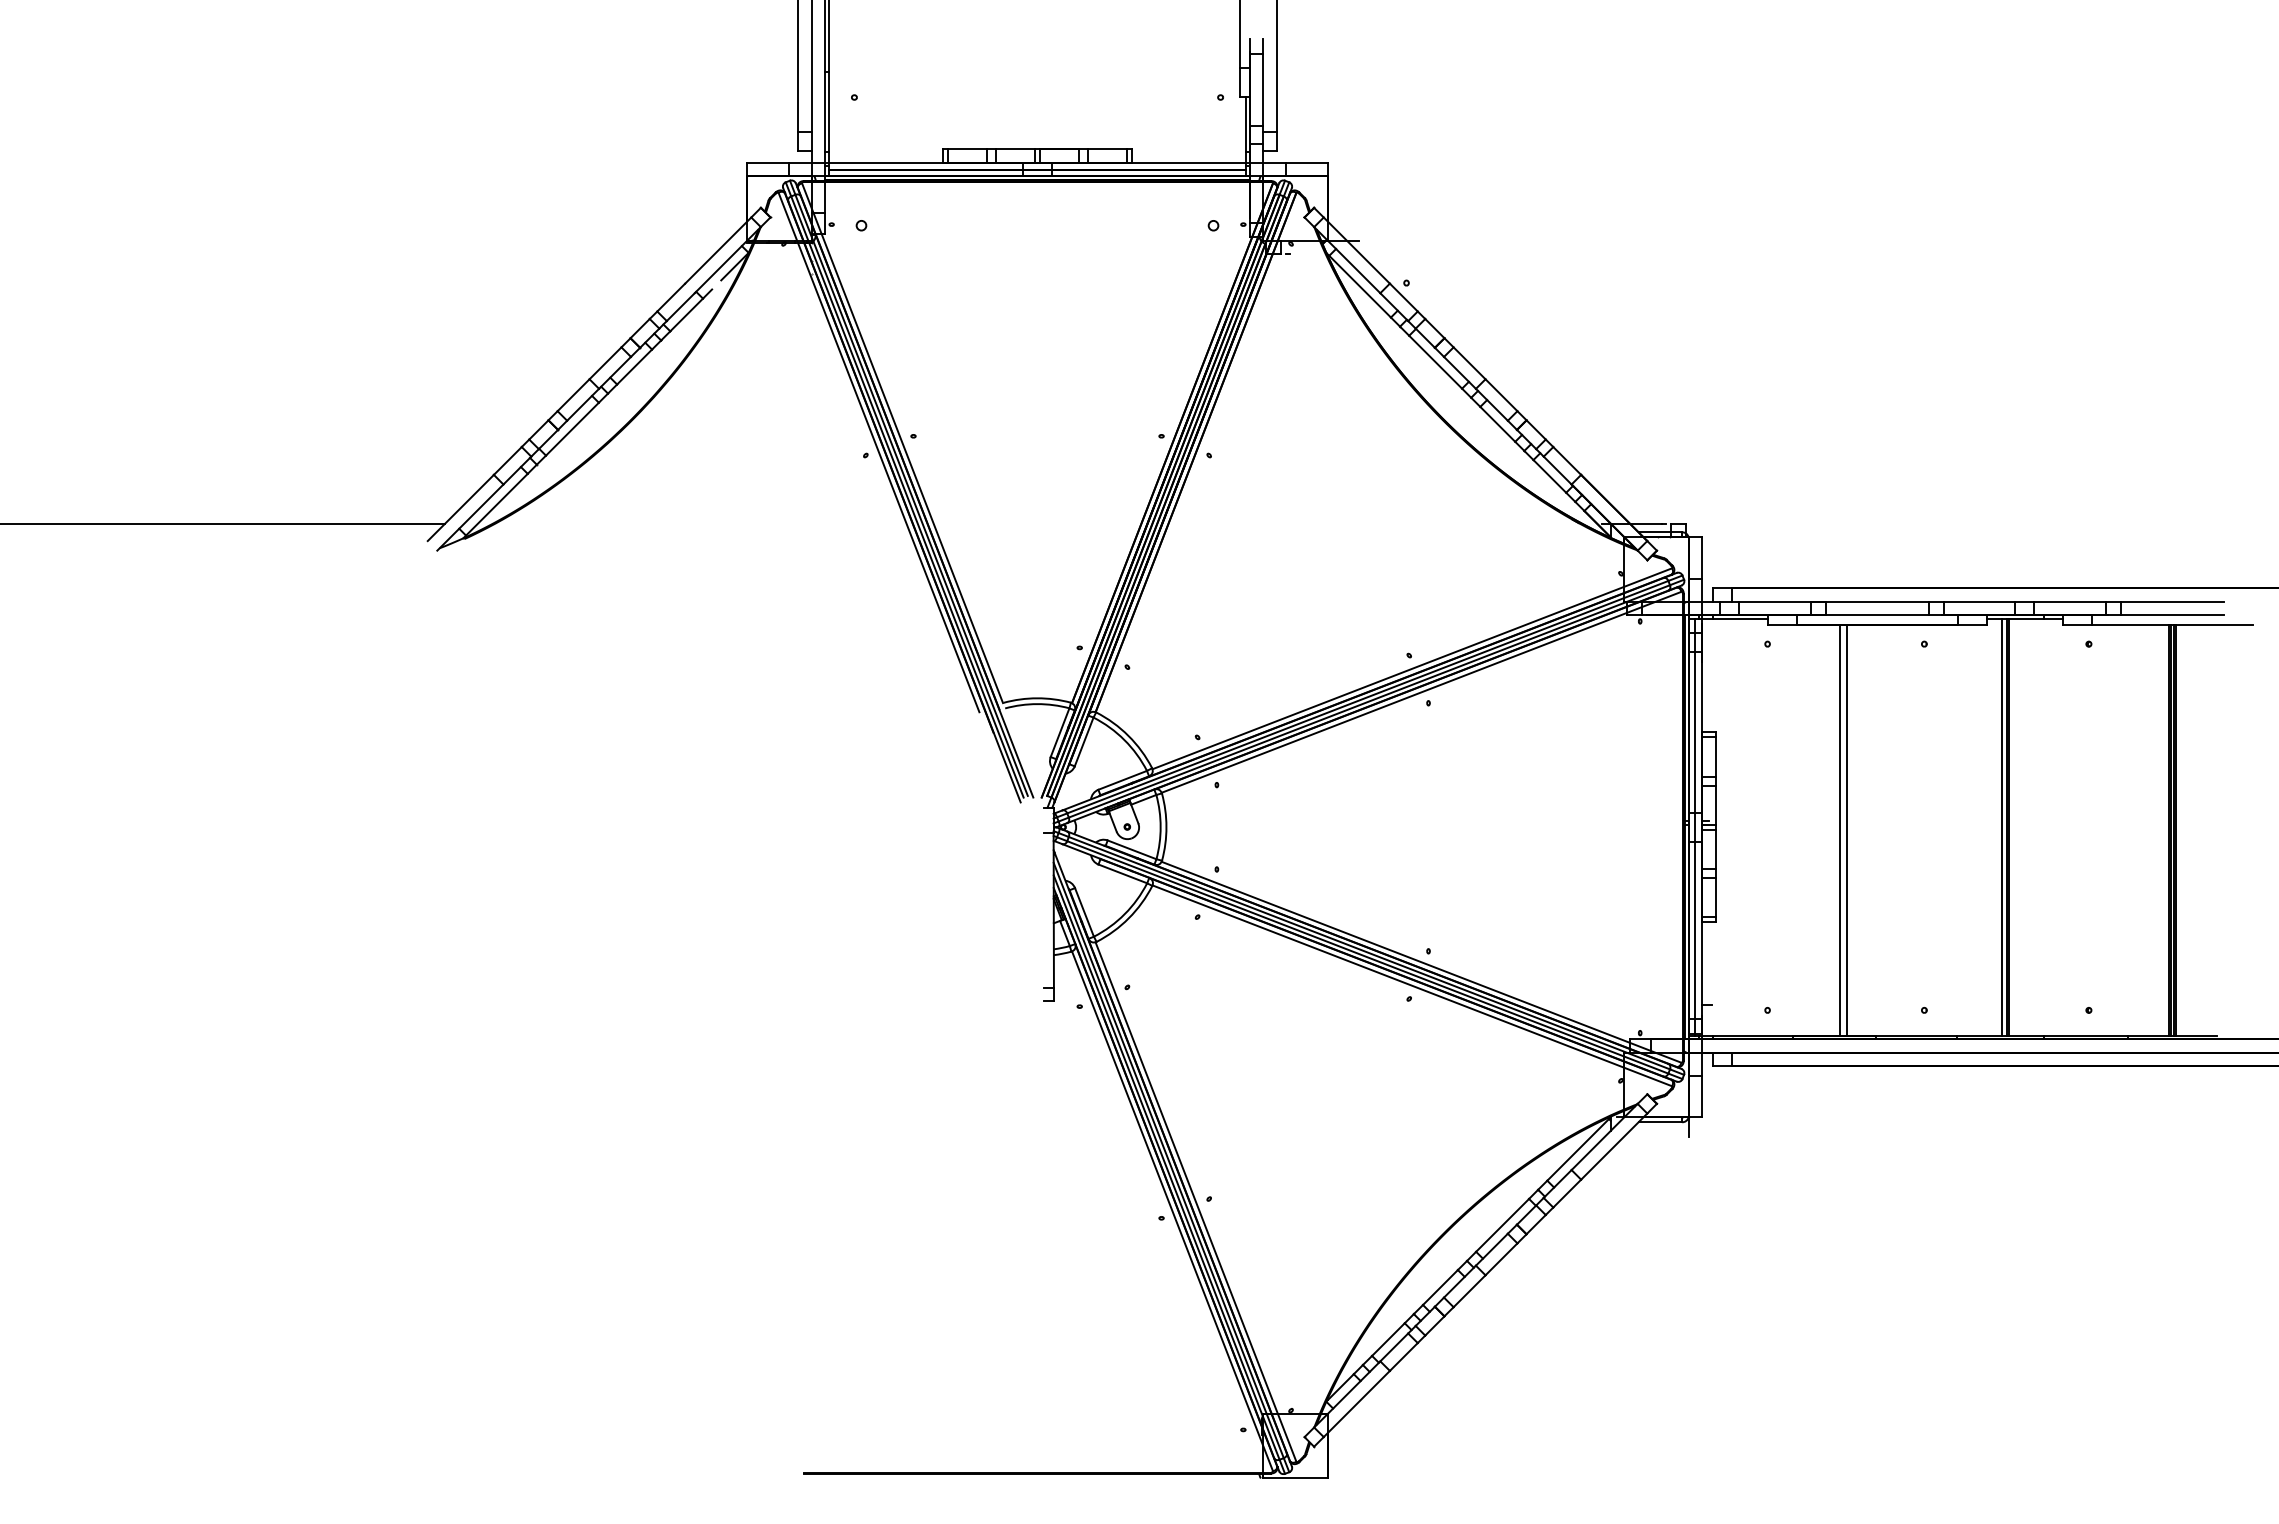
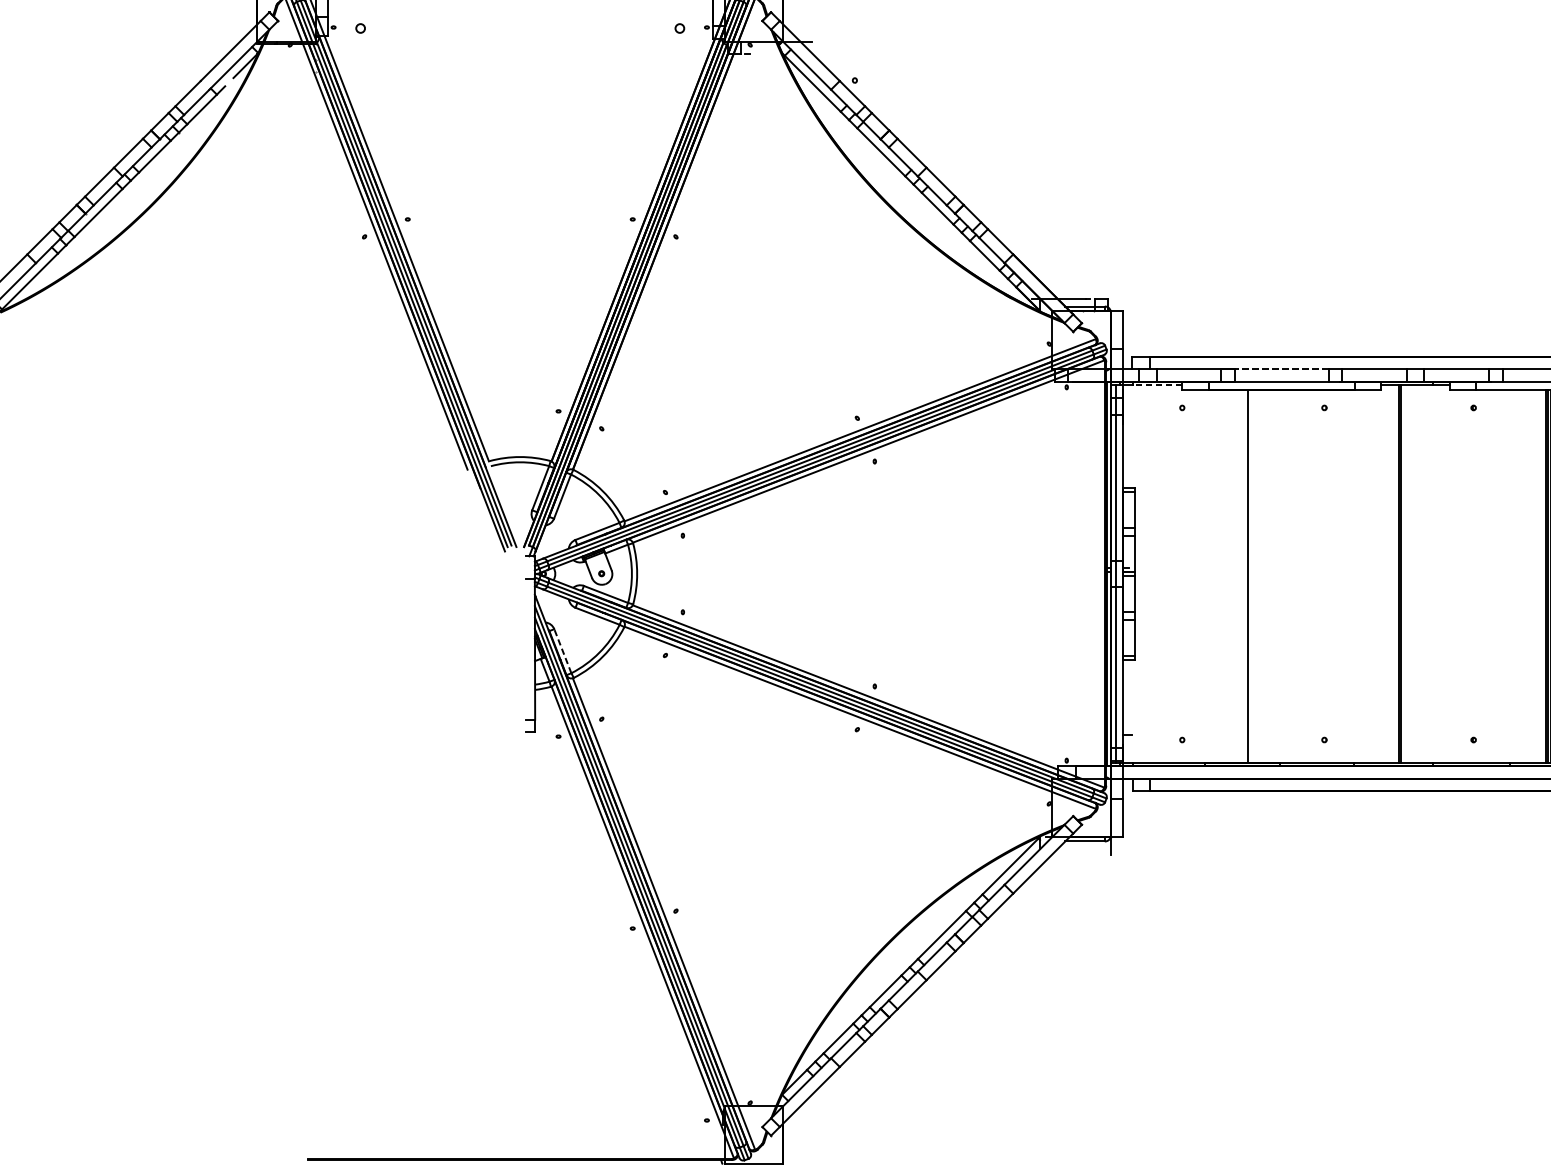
line: (1877, 601) -> (1281, 369), solid -> dashed
line: (1739, 619) -> (1156, 385), solid -> dashed
line: (2002, 827) -> (1395, 574), removed
line: (1846, 829) -> (1253, 576), removed
line: (1084, 911) -> (562, 650), solid -> dashed

